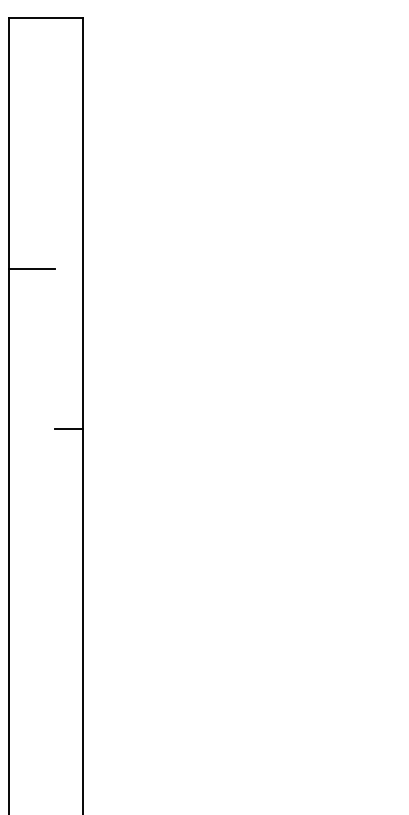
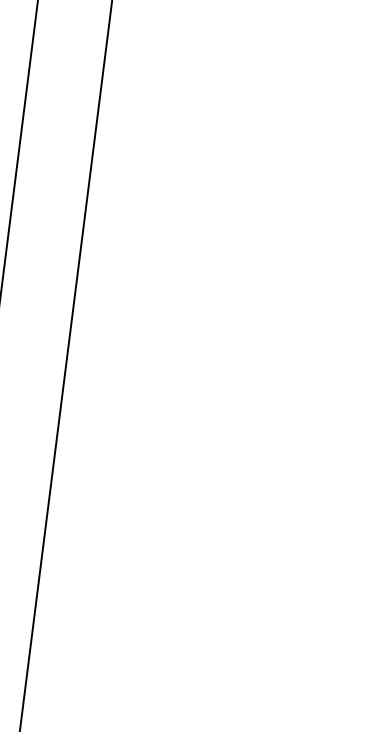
line: (32, 268) -> (39, 174), removed
line: (68, 429) -> (55, 338), removed

